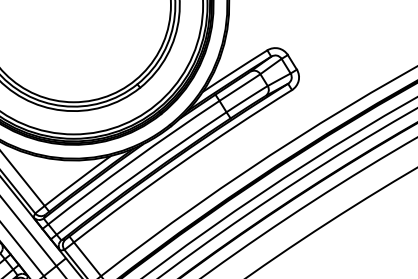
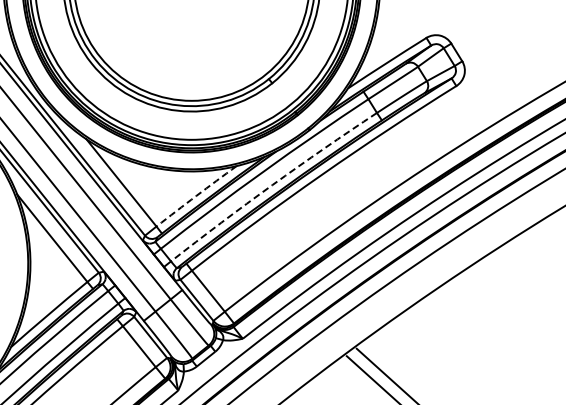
arc: (140, 172) -> (272, 185), solid -> dashed
arc: (77, 180) -> (196, 195), solid -> dashed

